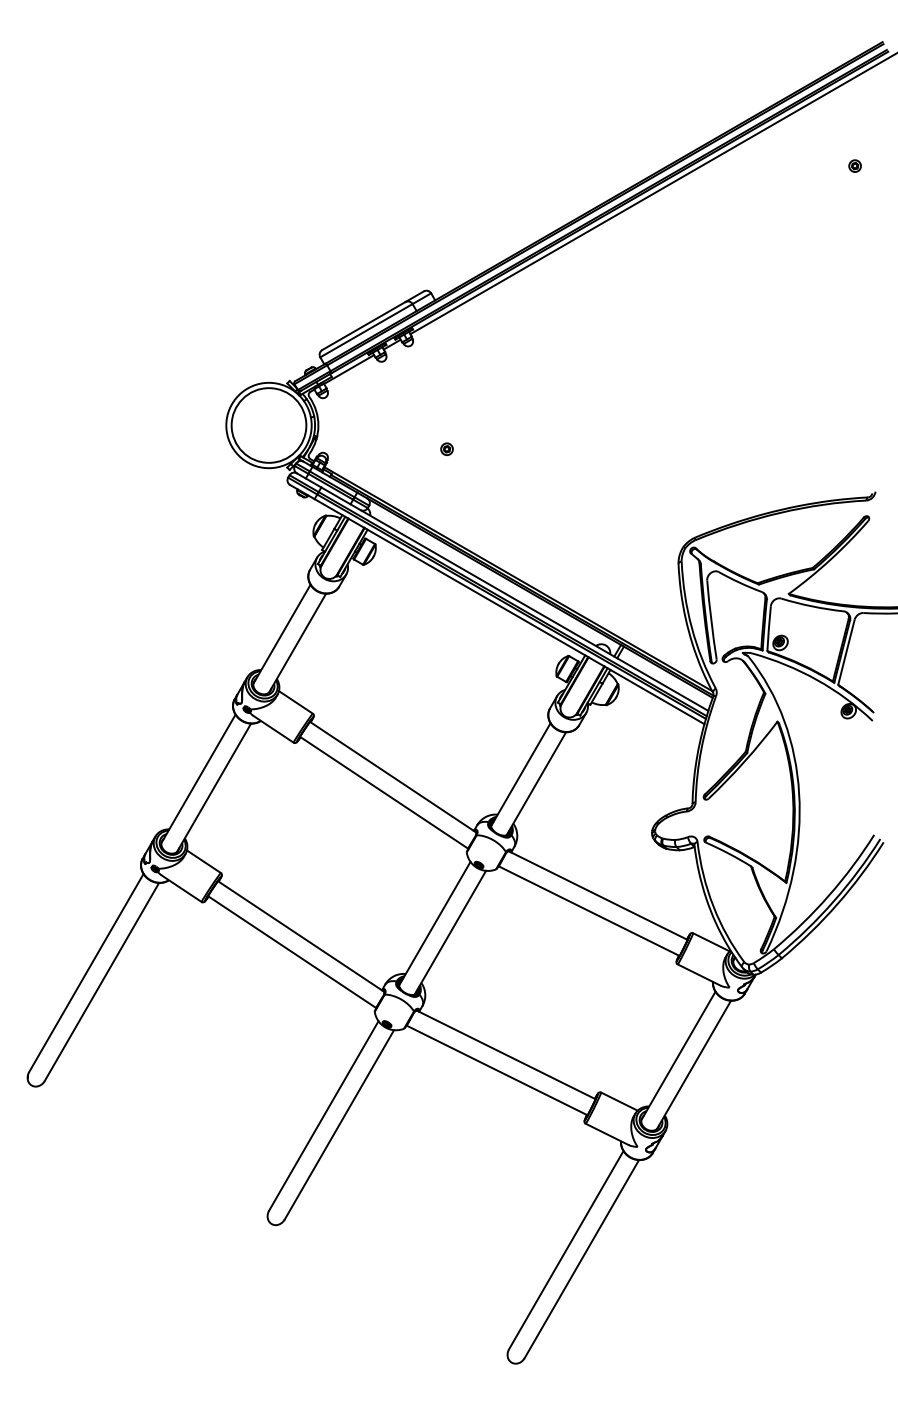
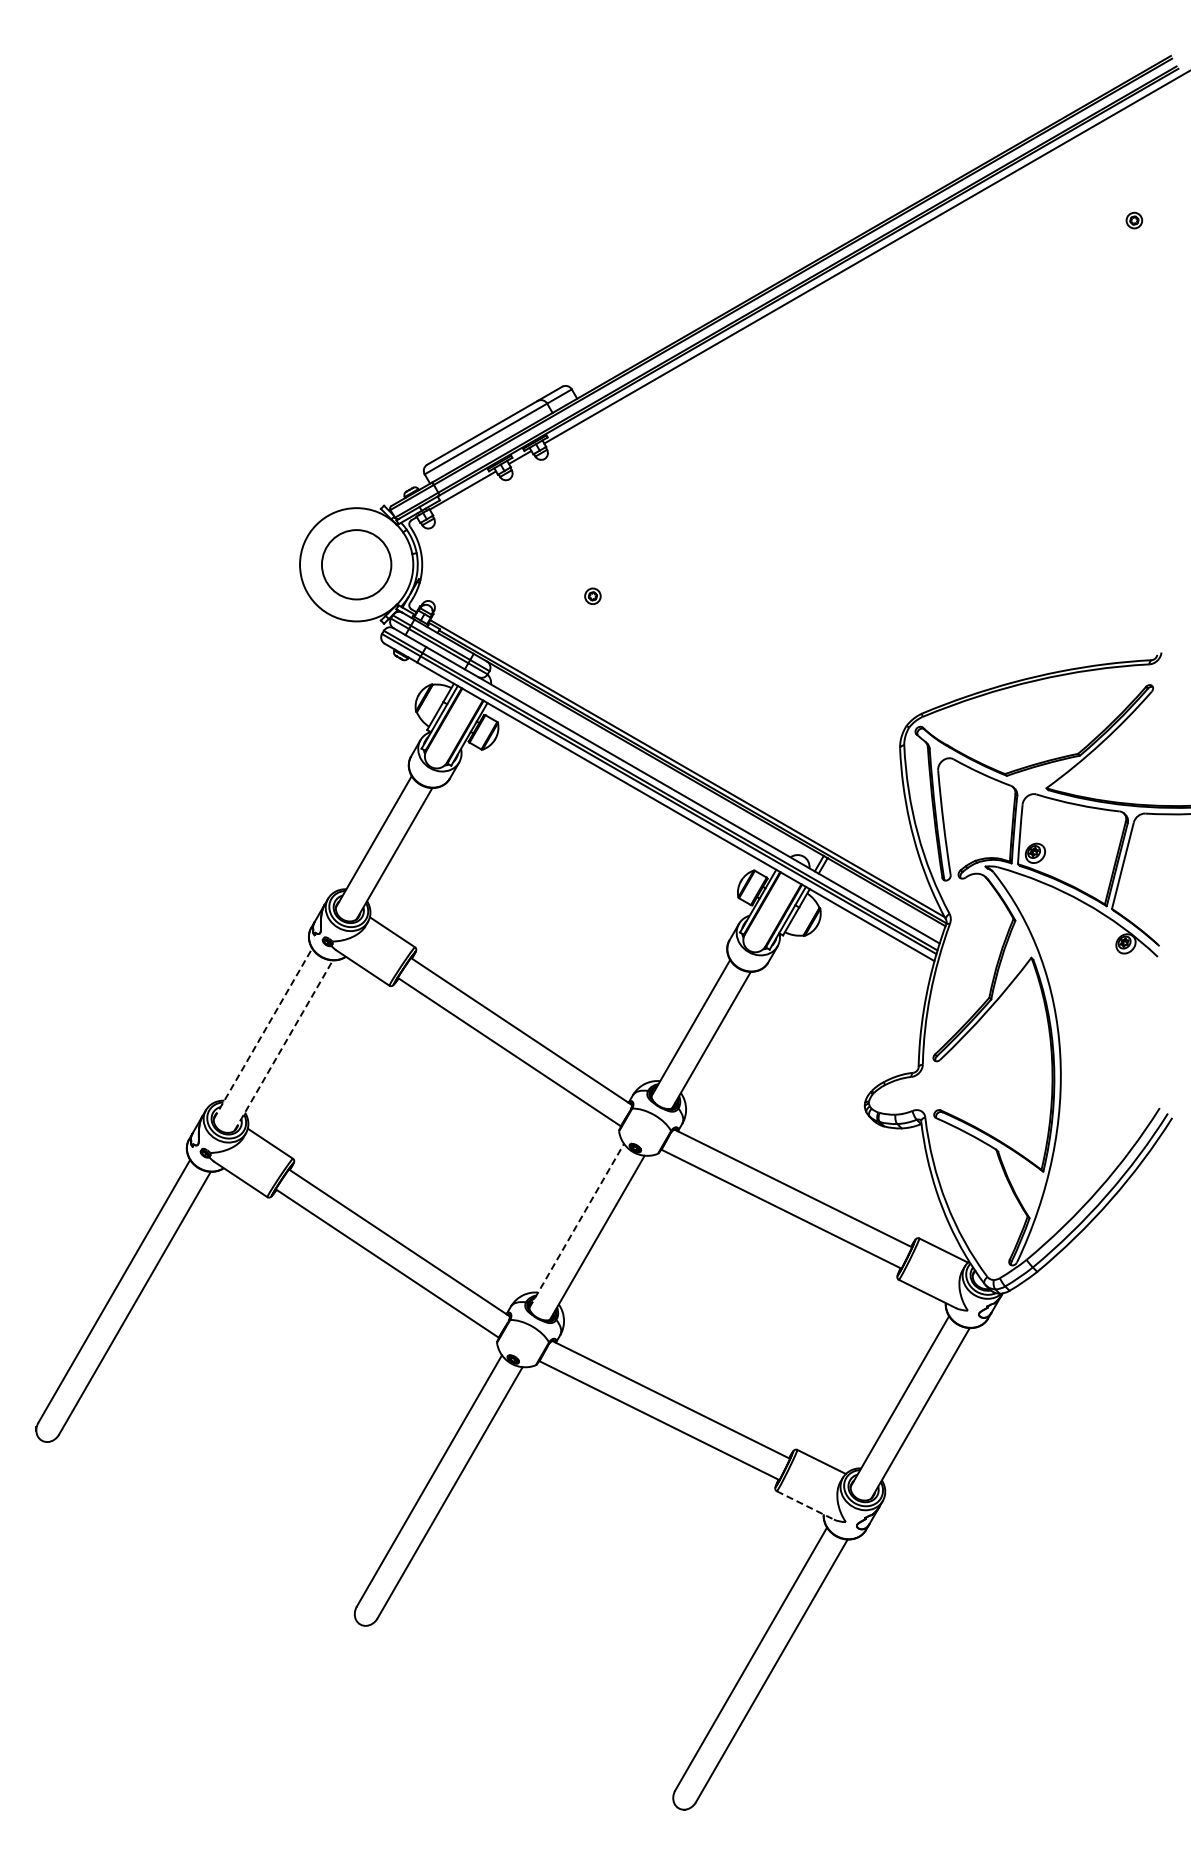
circle: (268, 425) -> (356, 564), size x0.7
line: (198, 778) -> (263, 1033), solid -> dashed
line: (213, 787) -> (283, 1045), solid -> dashed
line: (434, 923) -> (576, 1225), solid -> dashed
line: (607, 1134) -> (805, 1505), solid -> dashed

